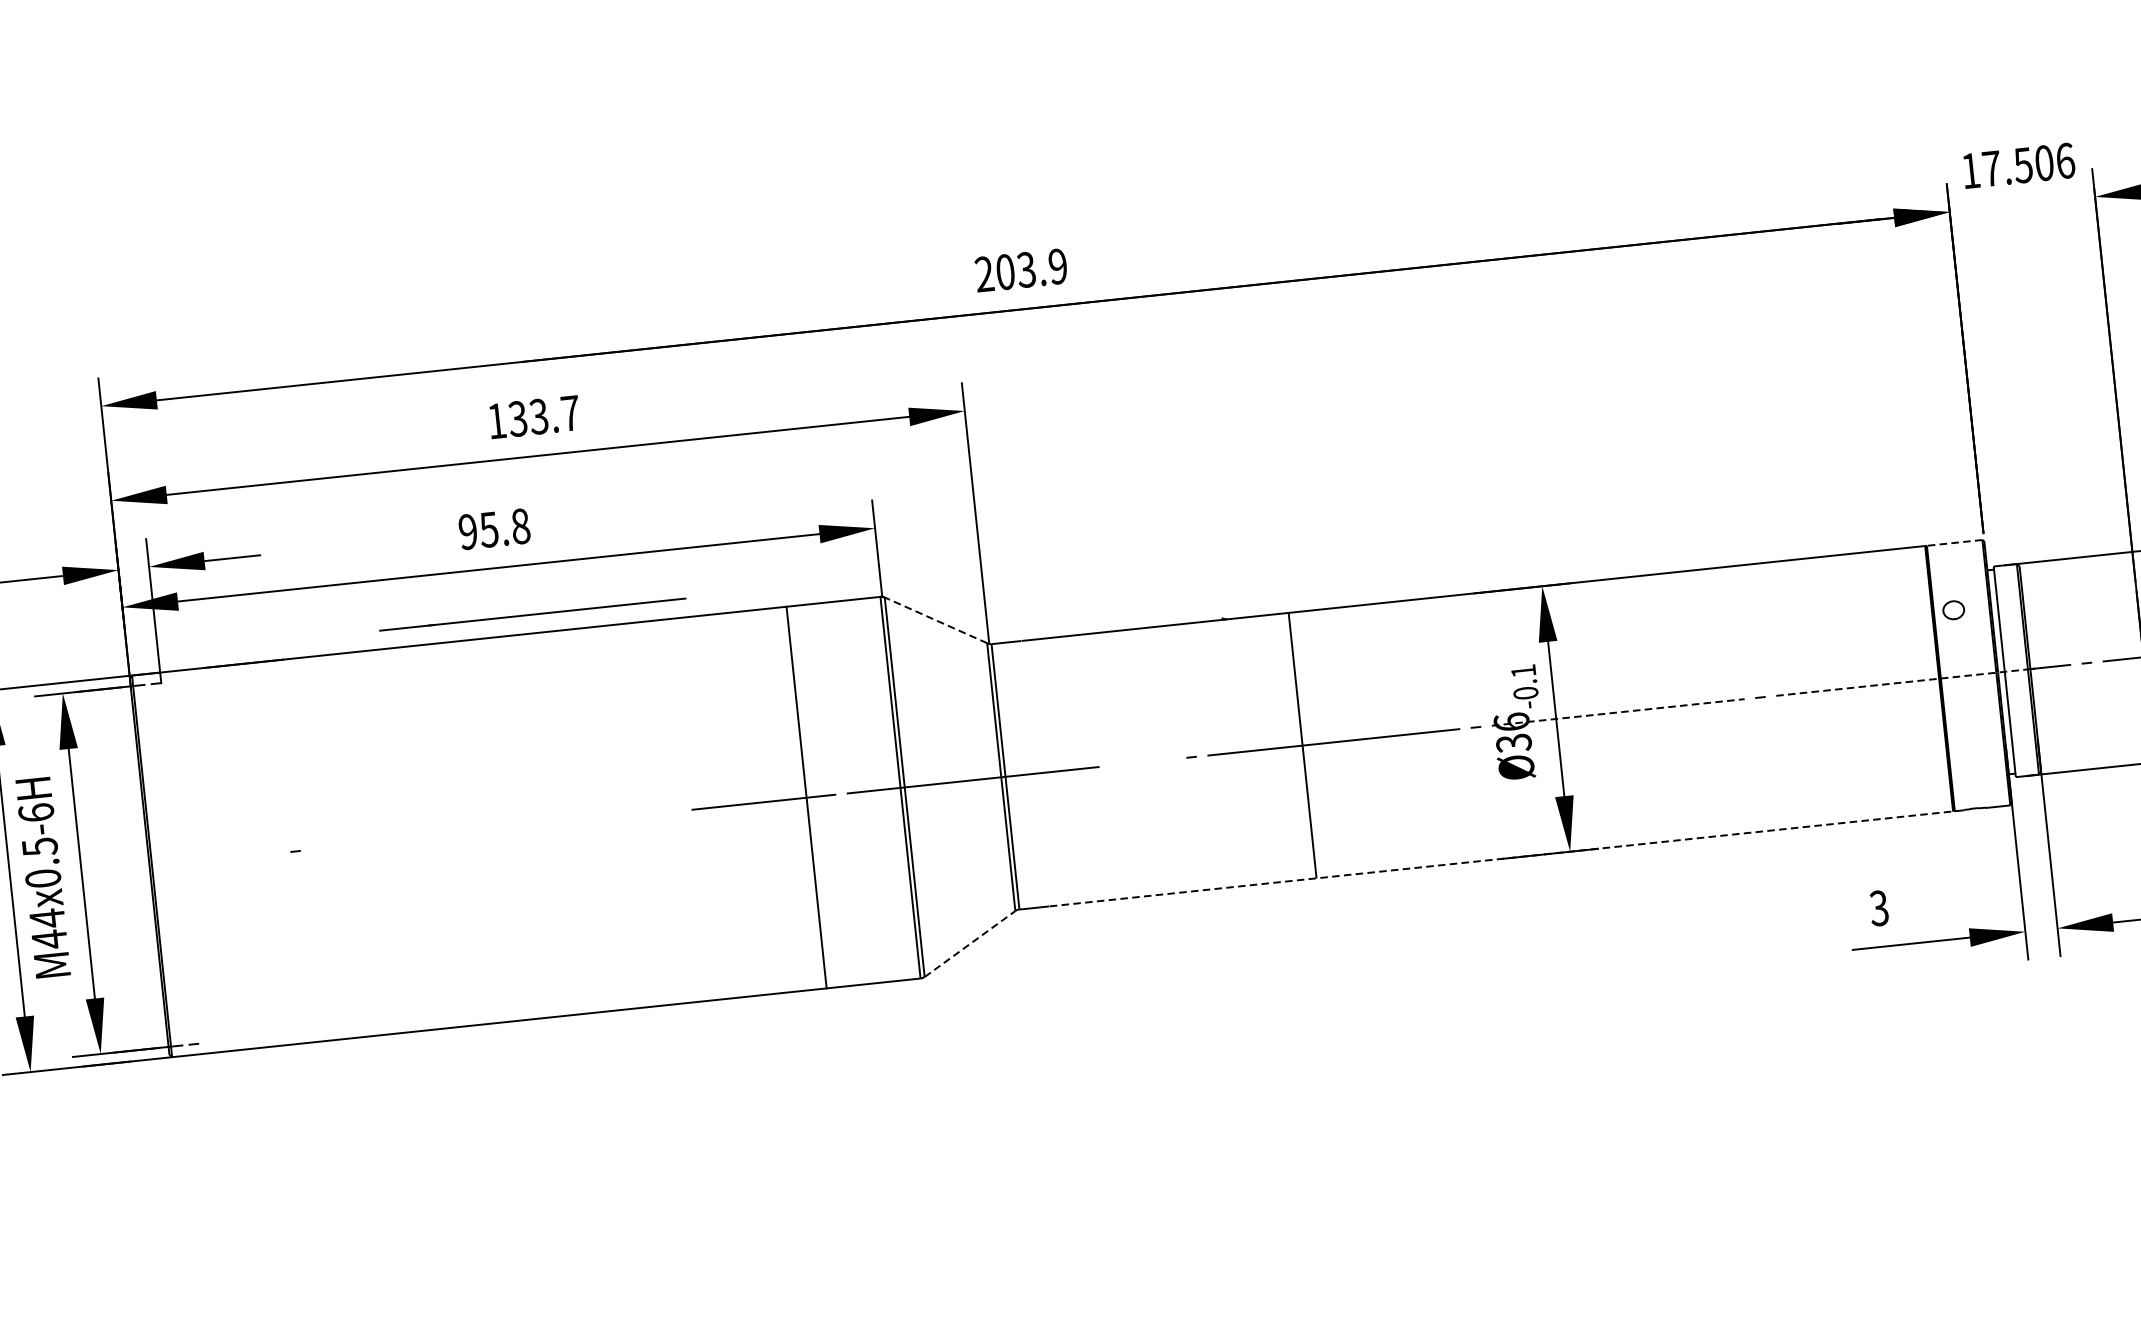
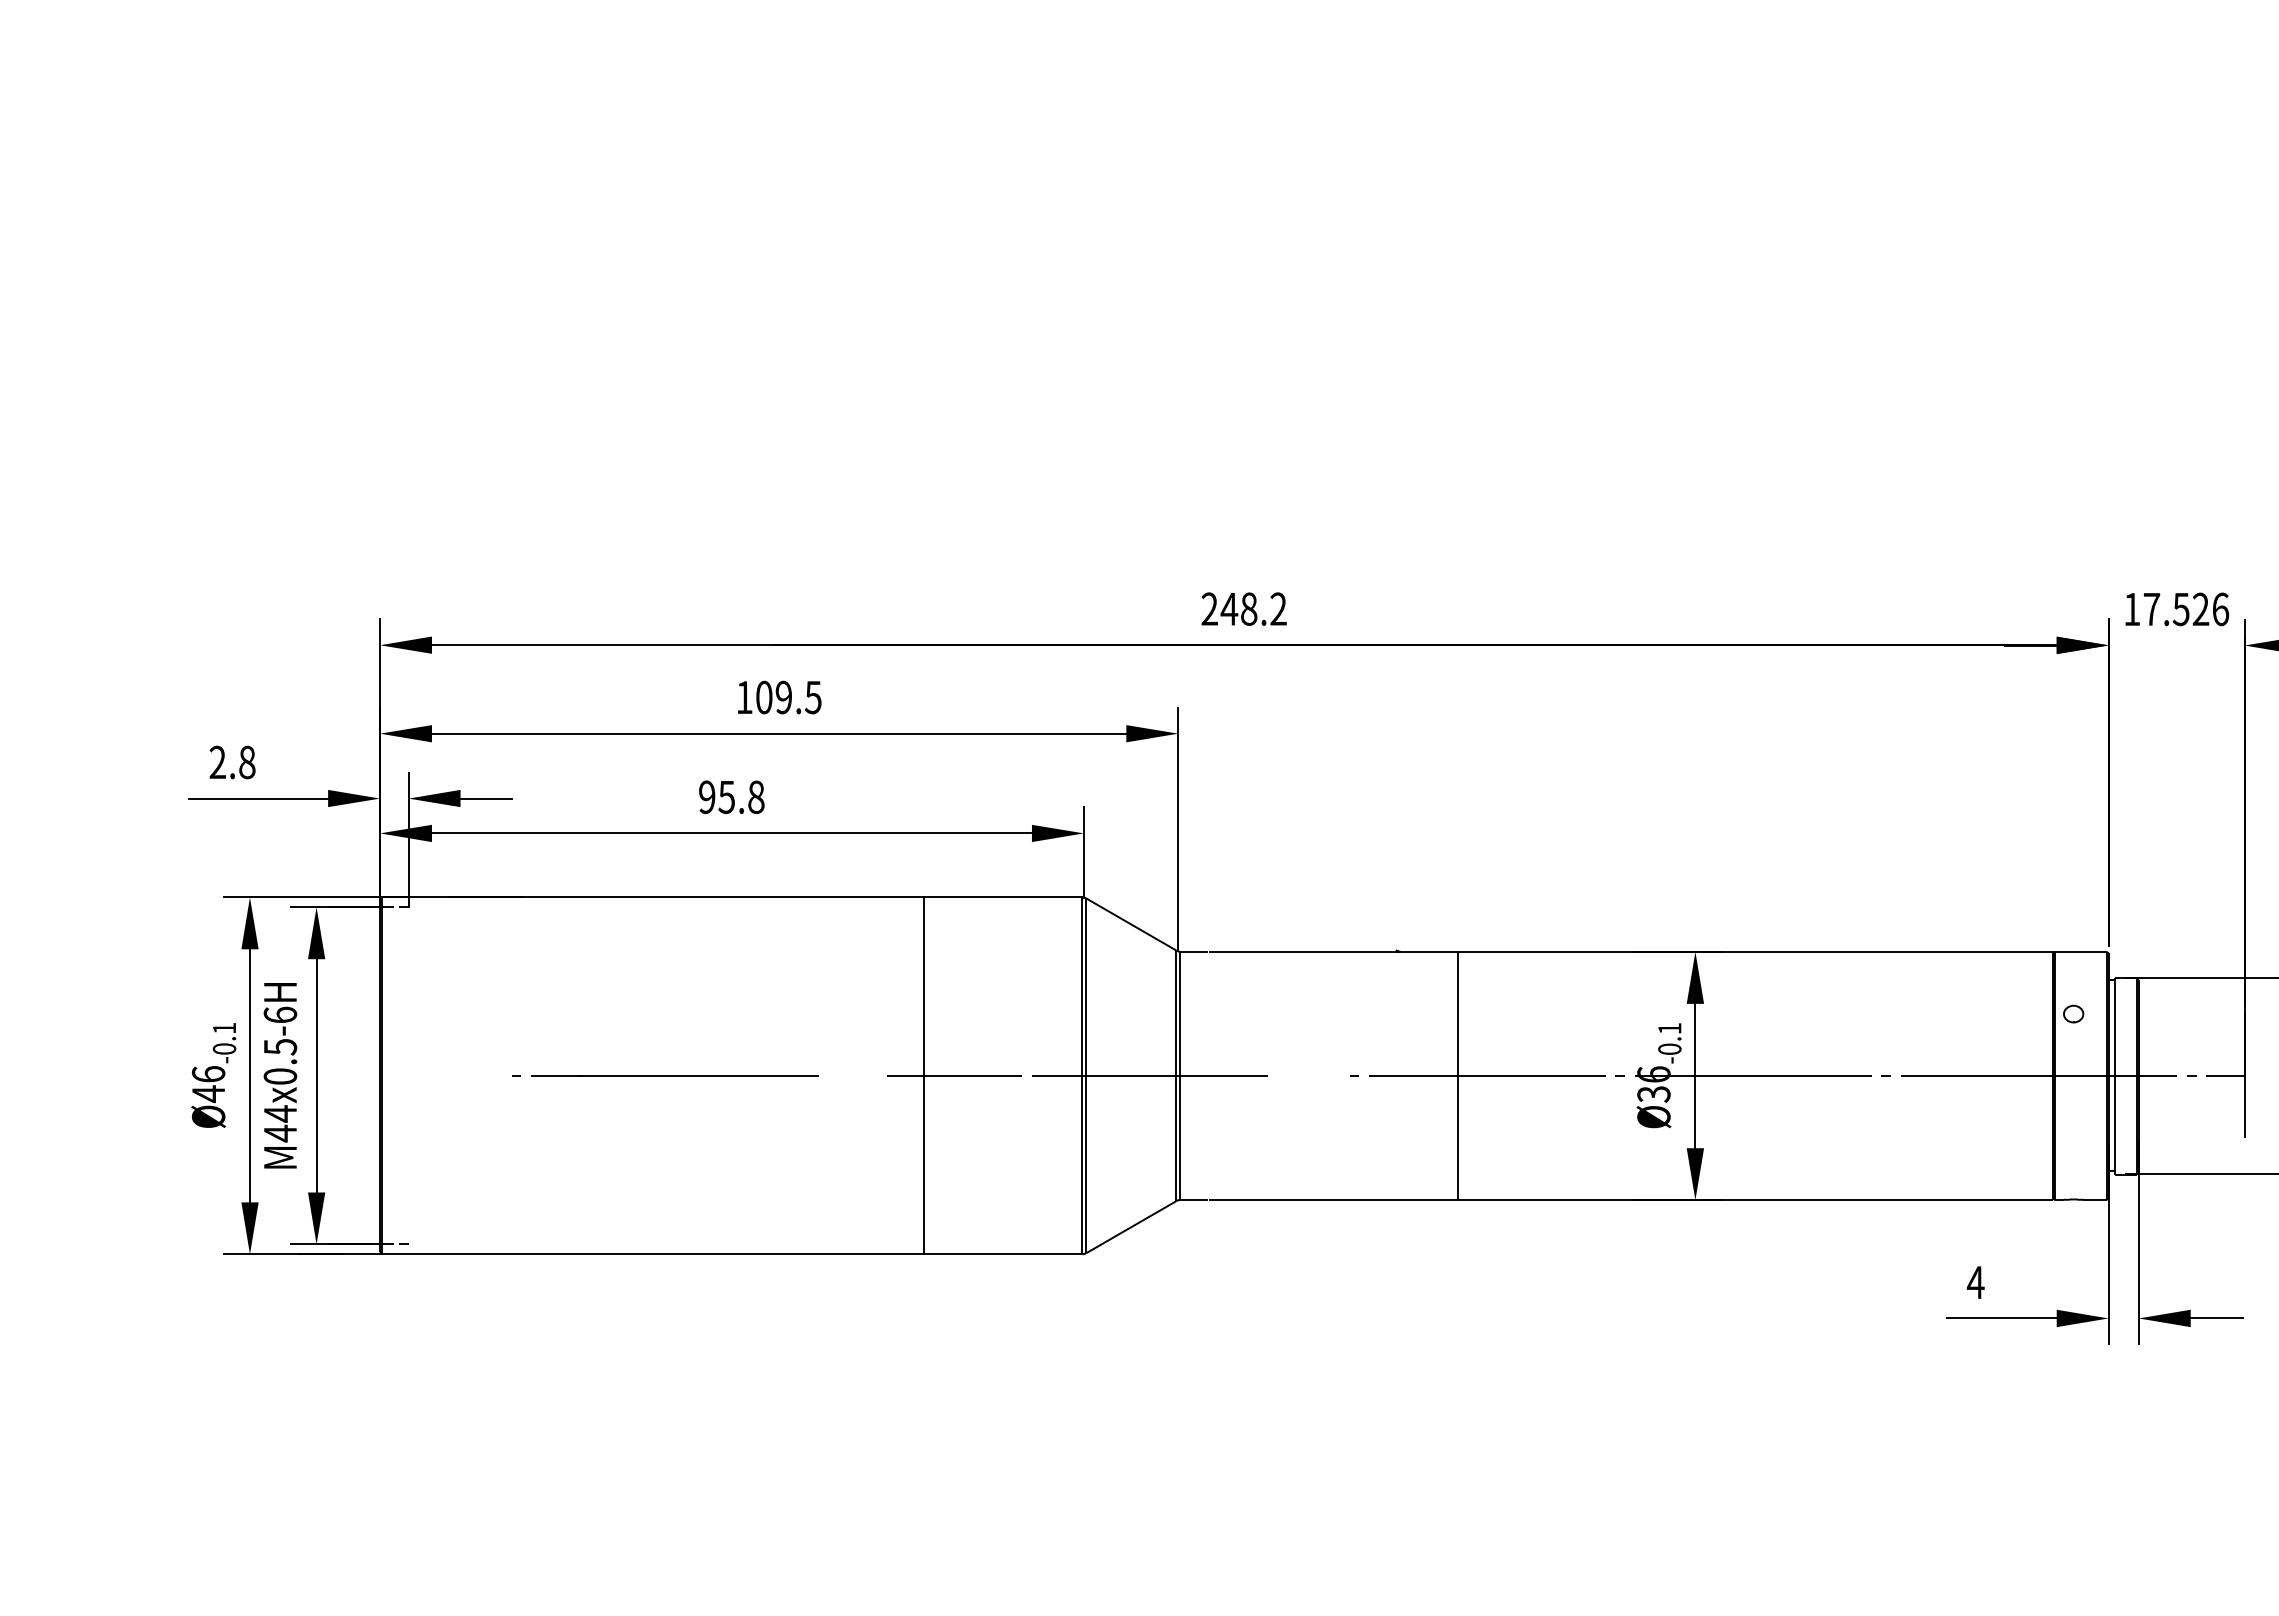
text: (2043, 163) -> (2200, 609), 17.506 -> 17.526
text: (1031, 268) -> (1253, 608), 203.9 -> 248.2
text: (543, 416) -> (788, 697), 133.7 -> 109.5
line: (1955, 542) -> (2081, 951), dashed -> solid
line: (532, 614) -> (674, 1075), moved
line: (935, 620) -> (1130, 924), dashed -> solid
line: (1902, 683) -> (2019, 1076), dashed -> solid
line: (1618, 712) -> (1753, 1076), dashed -> solid
line: (806, 797) -> (924, 1075), moved
line: (1501, 859) -> (1631, 1200), dashed -> solid
text: (1878, 908) -> (1975, 1282), 3 -> 4
line: (970, 943) -> (1131, 1226), dashed -> solid

